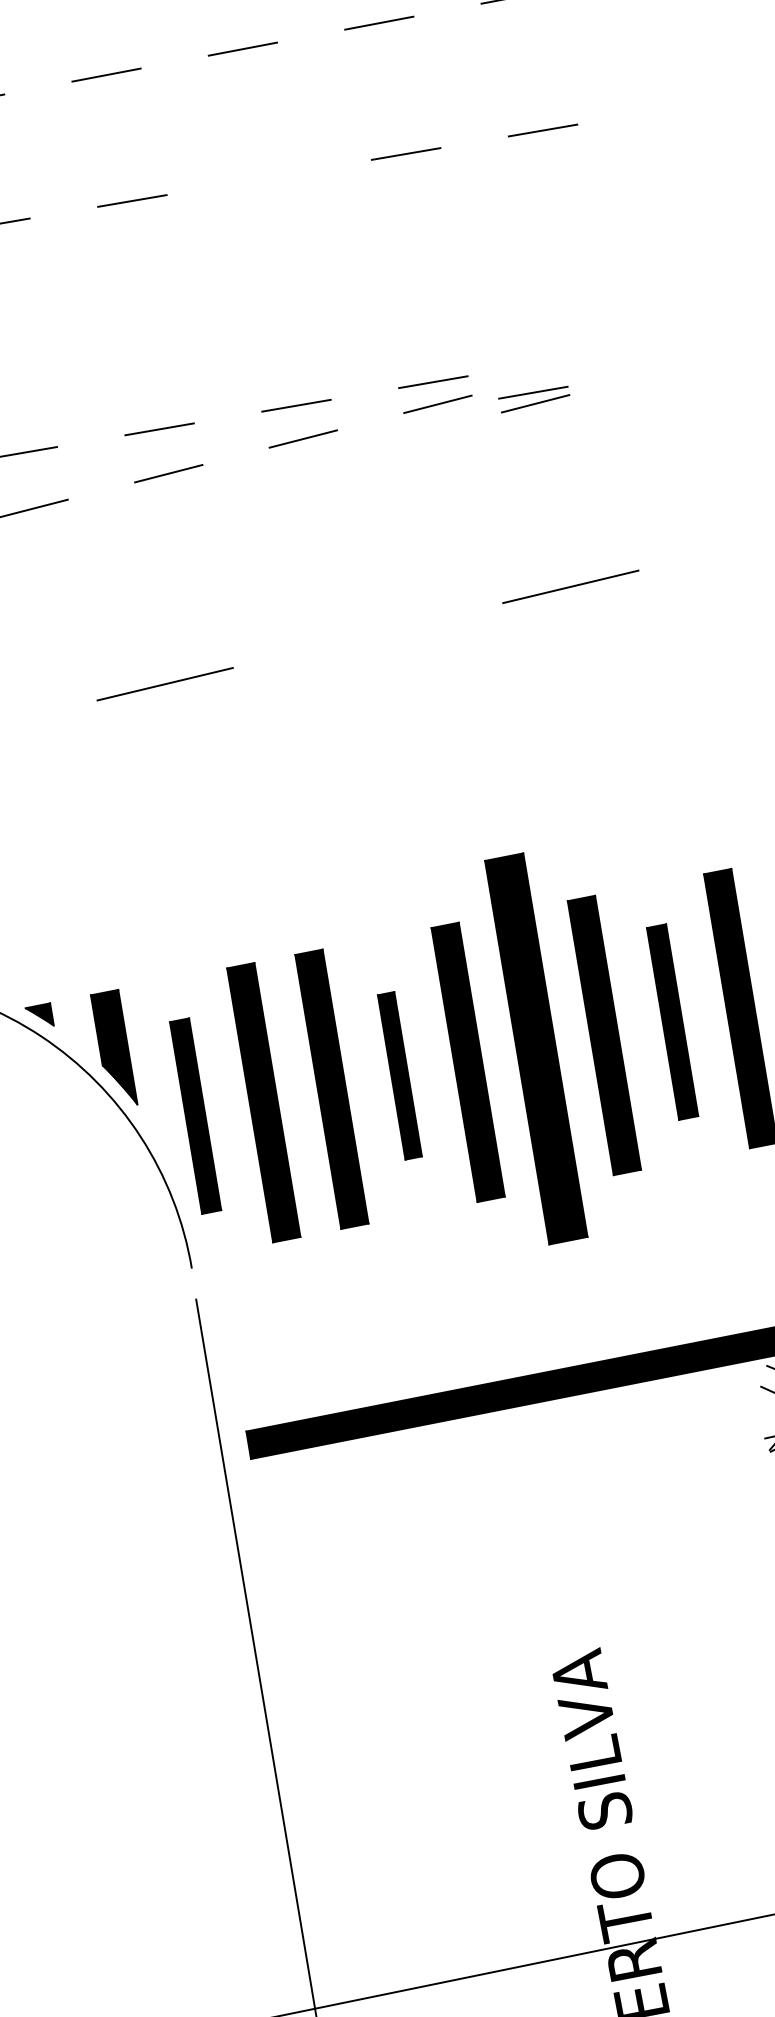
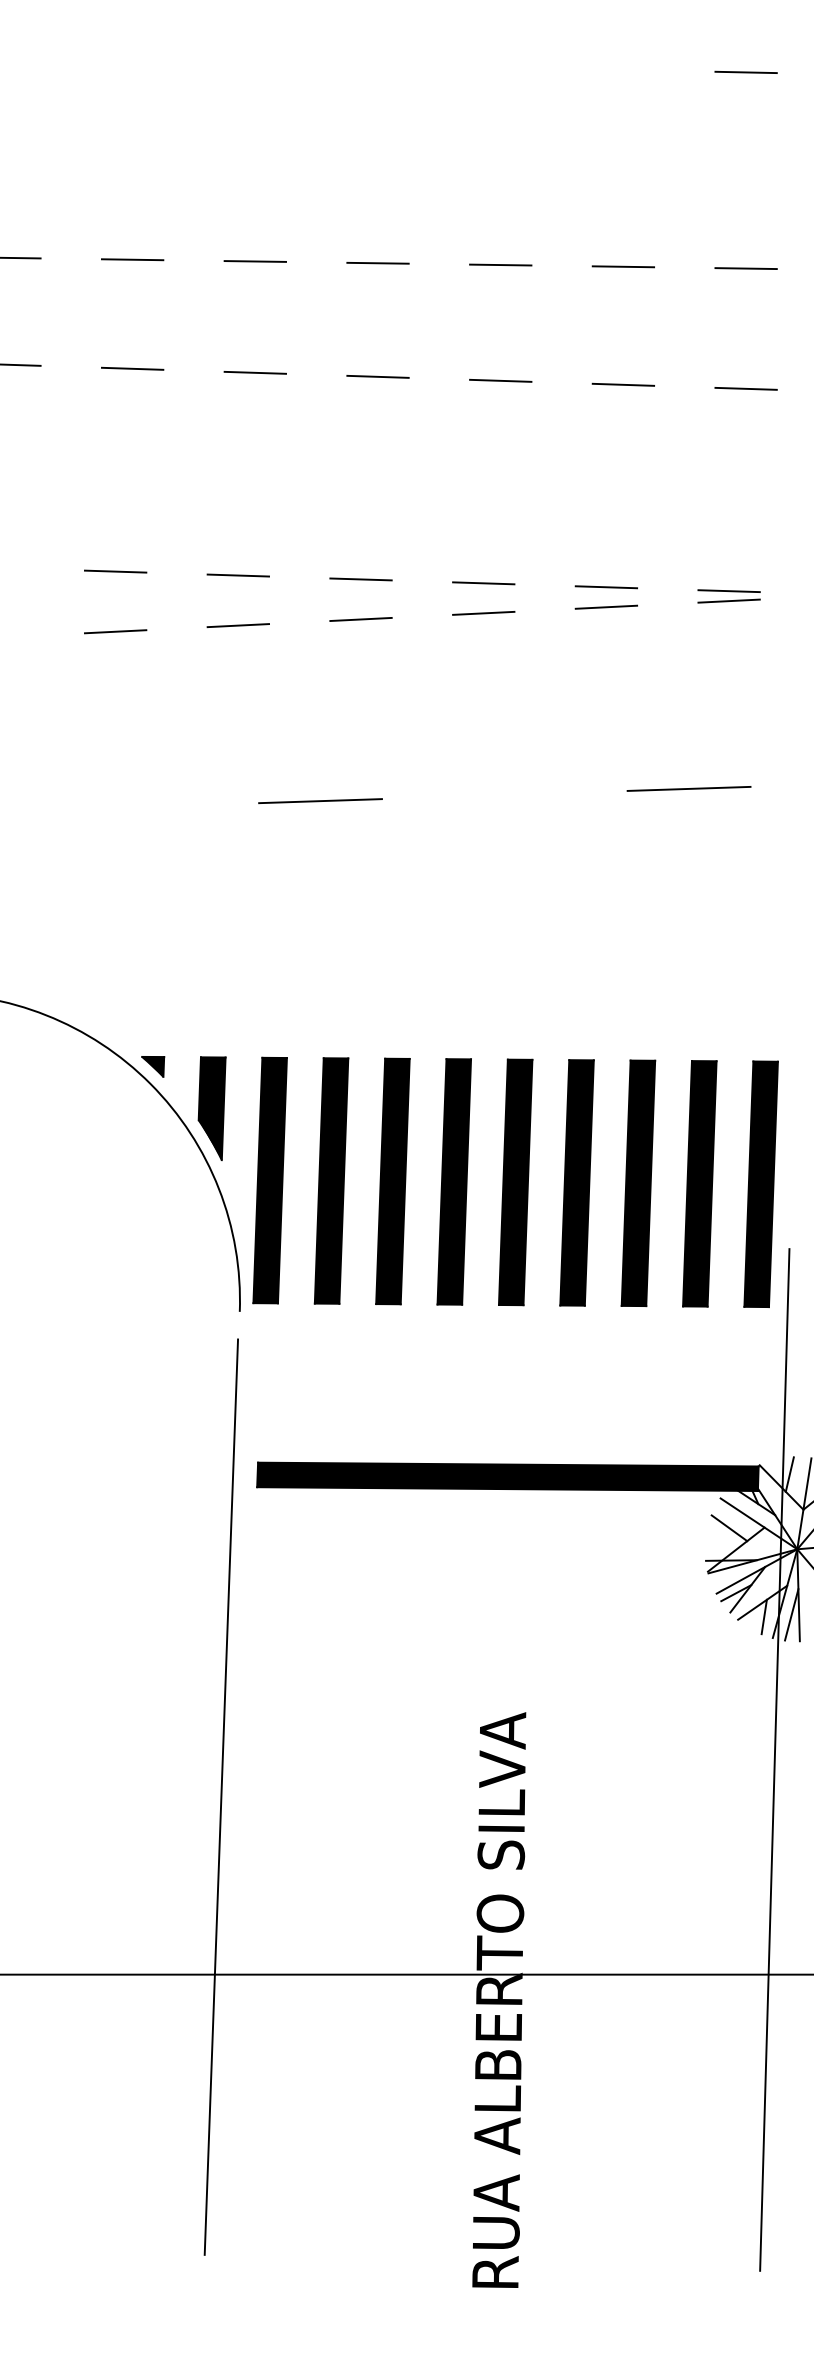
line: (268, 177) -> (500, 380), added
part: (533, 398) -> (728, 596), moved
part: (672, 1021) -> (699, 1183), size x1.43
part: (535, 1048) -> (576, 1182), size x0.71
part: (399, 1075) -> (453, 1181), size x1.67
part: (194, 1116) -> (269, 1180), size x1.43

